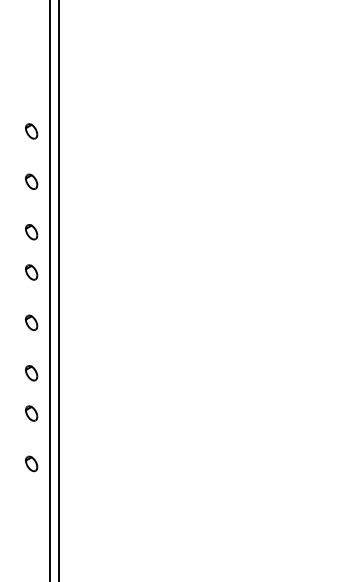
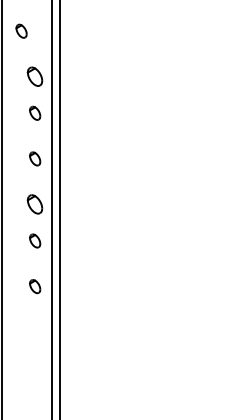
part: (31, 181) -> (21, 30), moved
part: (31, 232) -> (35, 77), size x1.4
part: (31, 373) -> (35, 204), size x1.4

